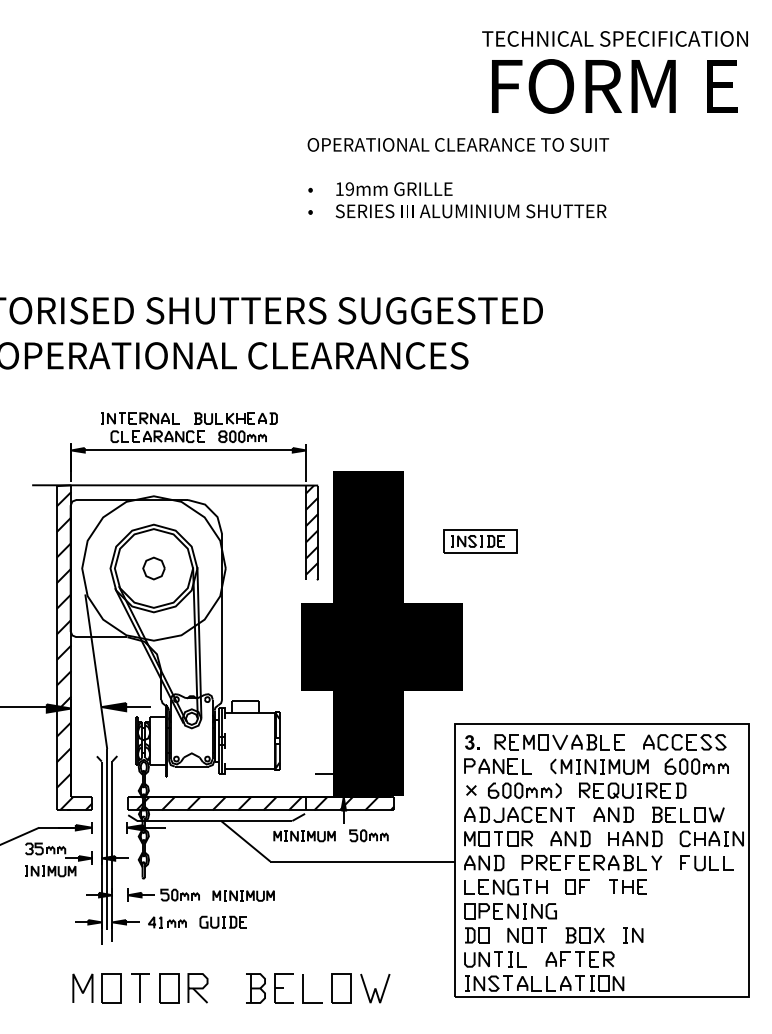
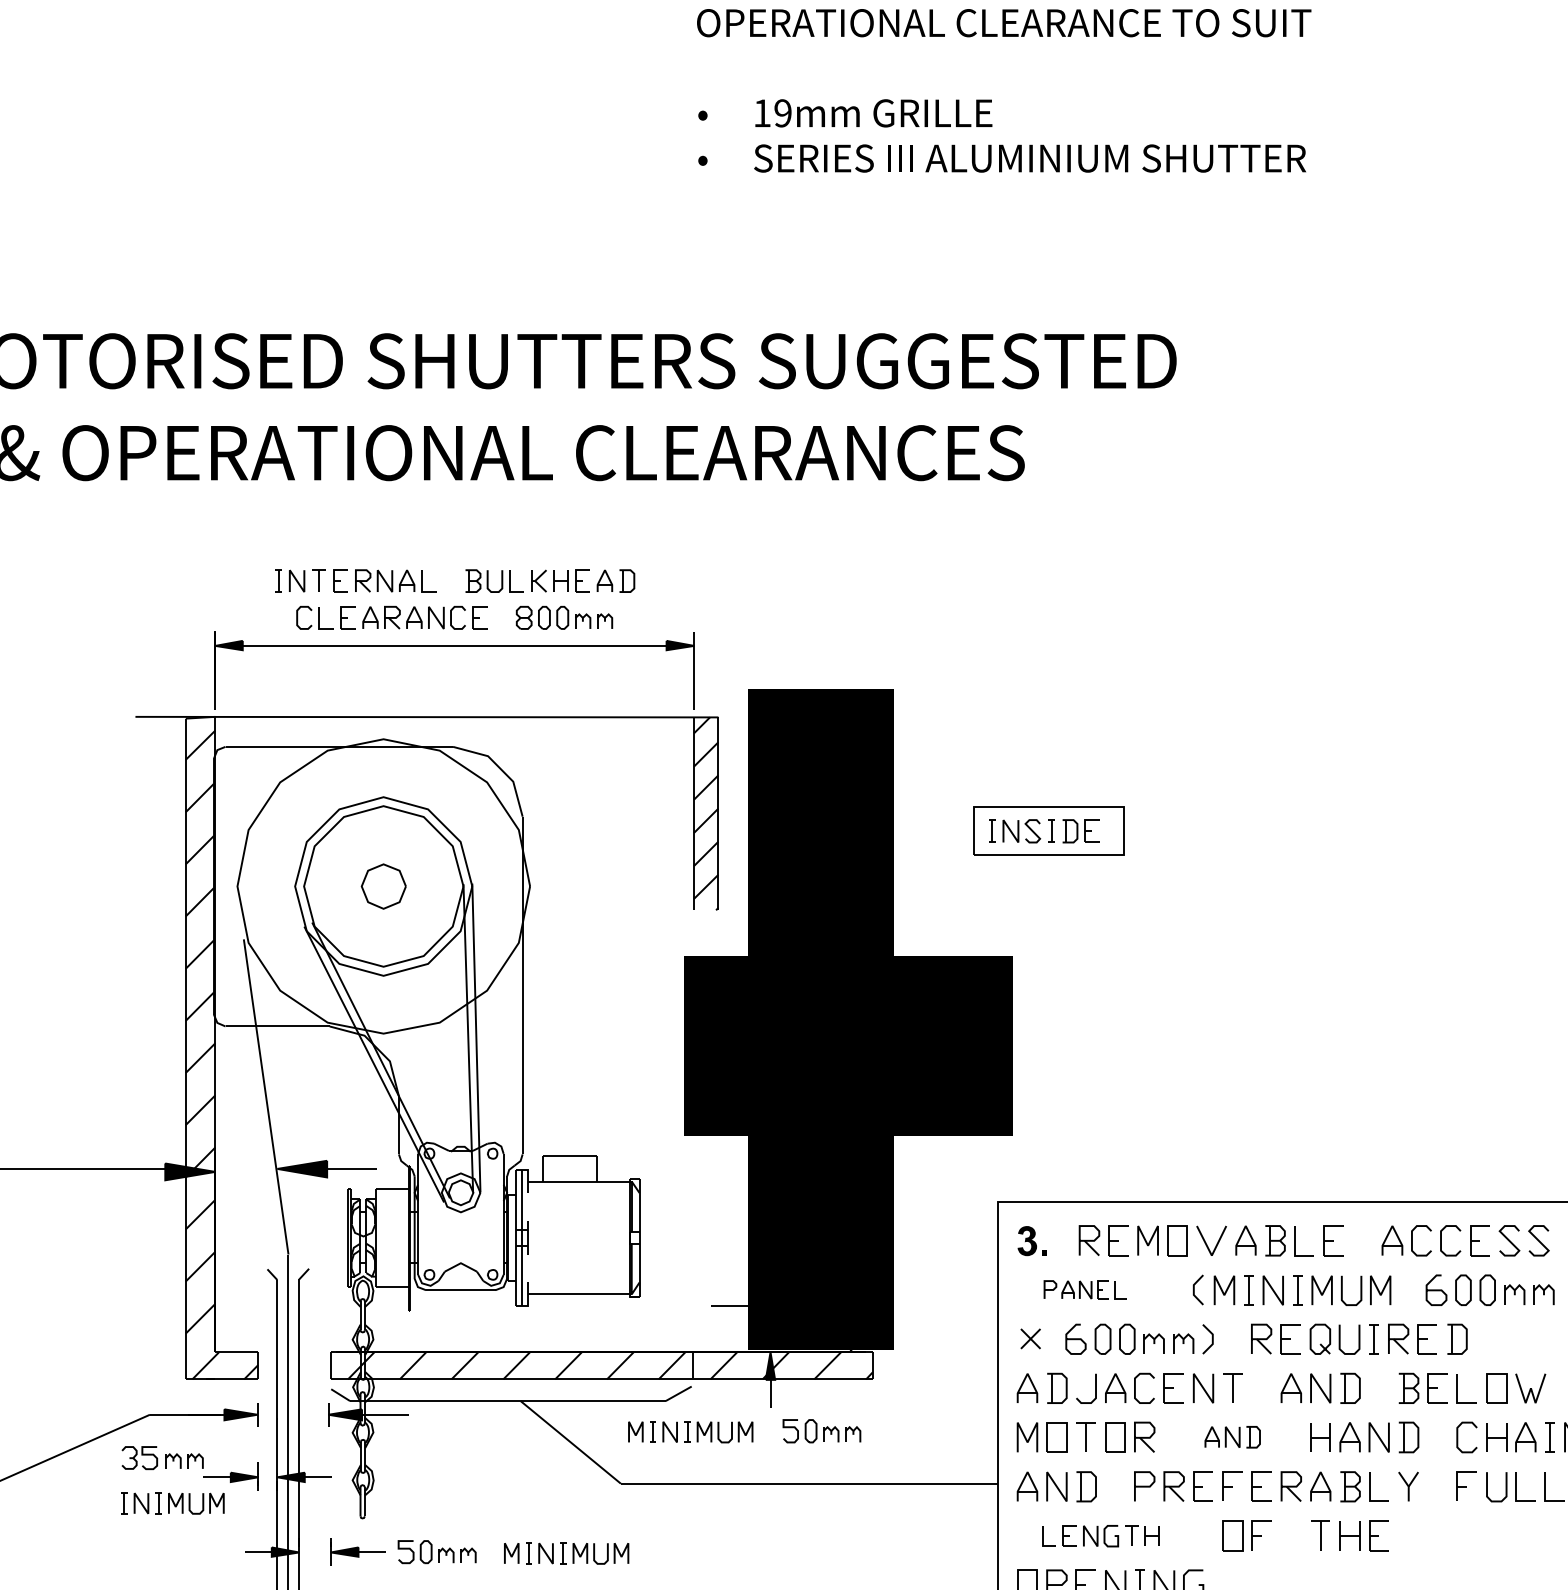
part: (497, 766) -> (1083, 1290), size x0.6
part: (570, 838) -> (1232, 1436), size x0.7
part: (505, 887) -> (1100, 1536), size x0.7

